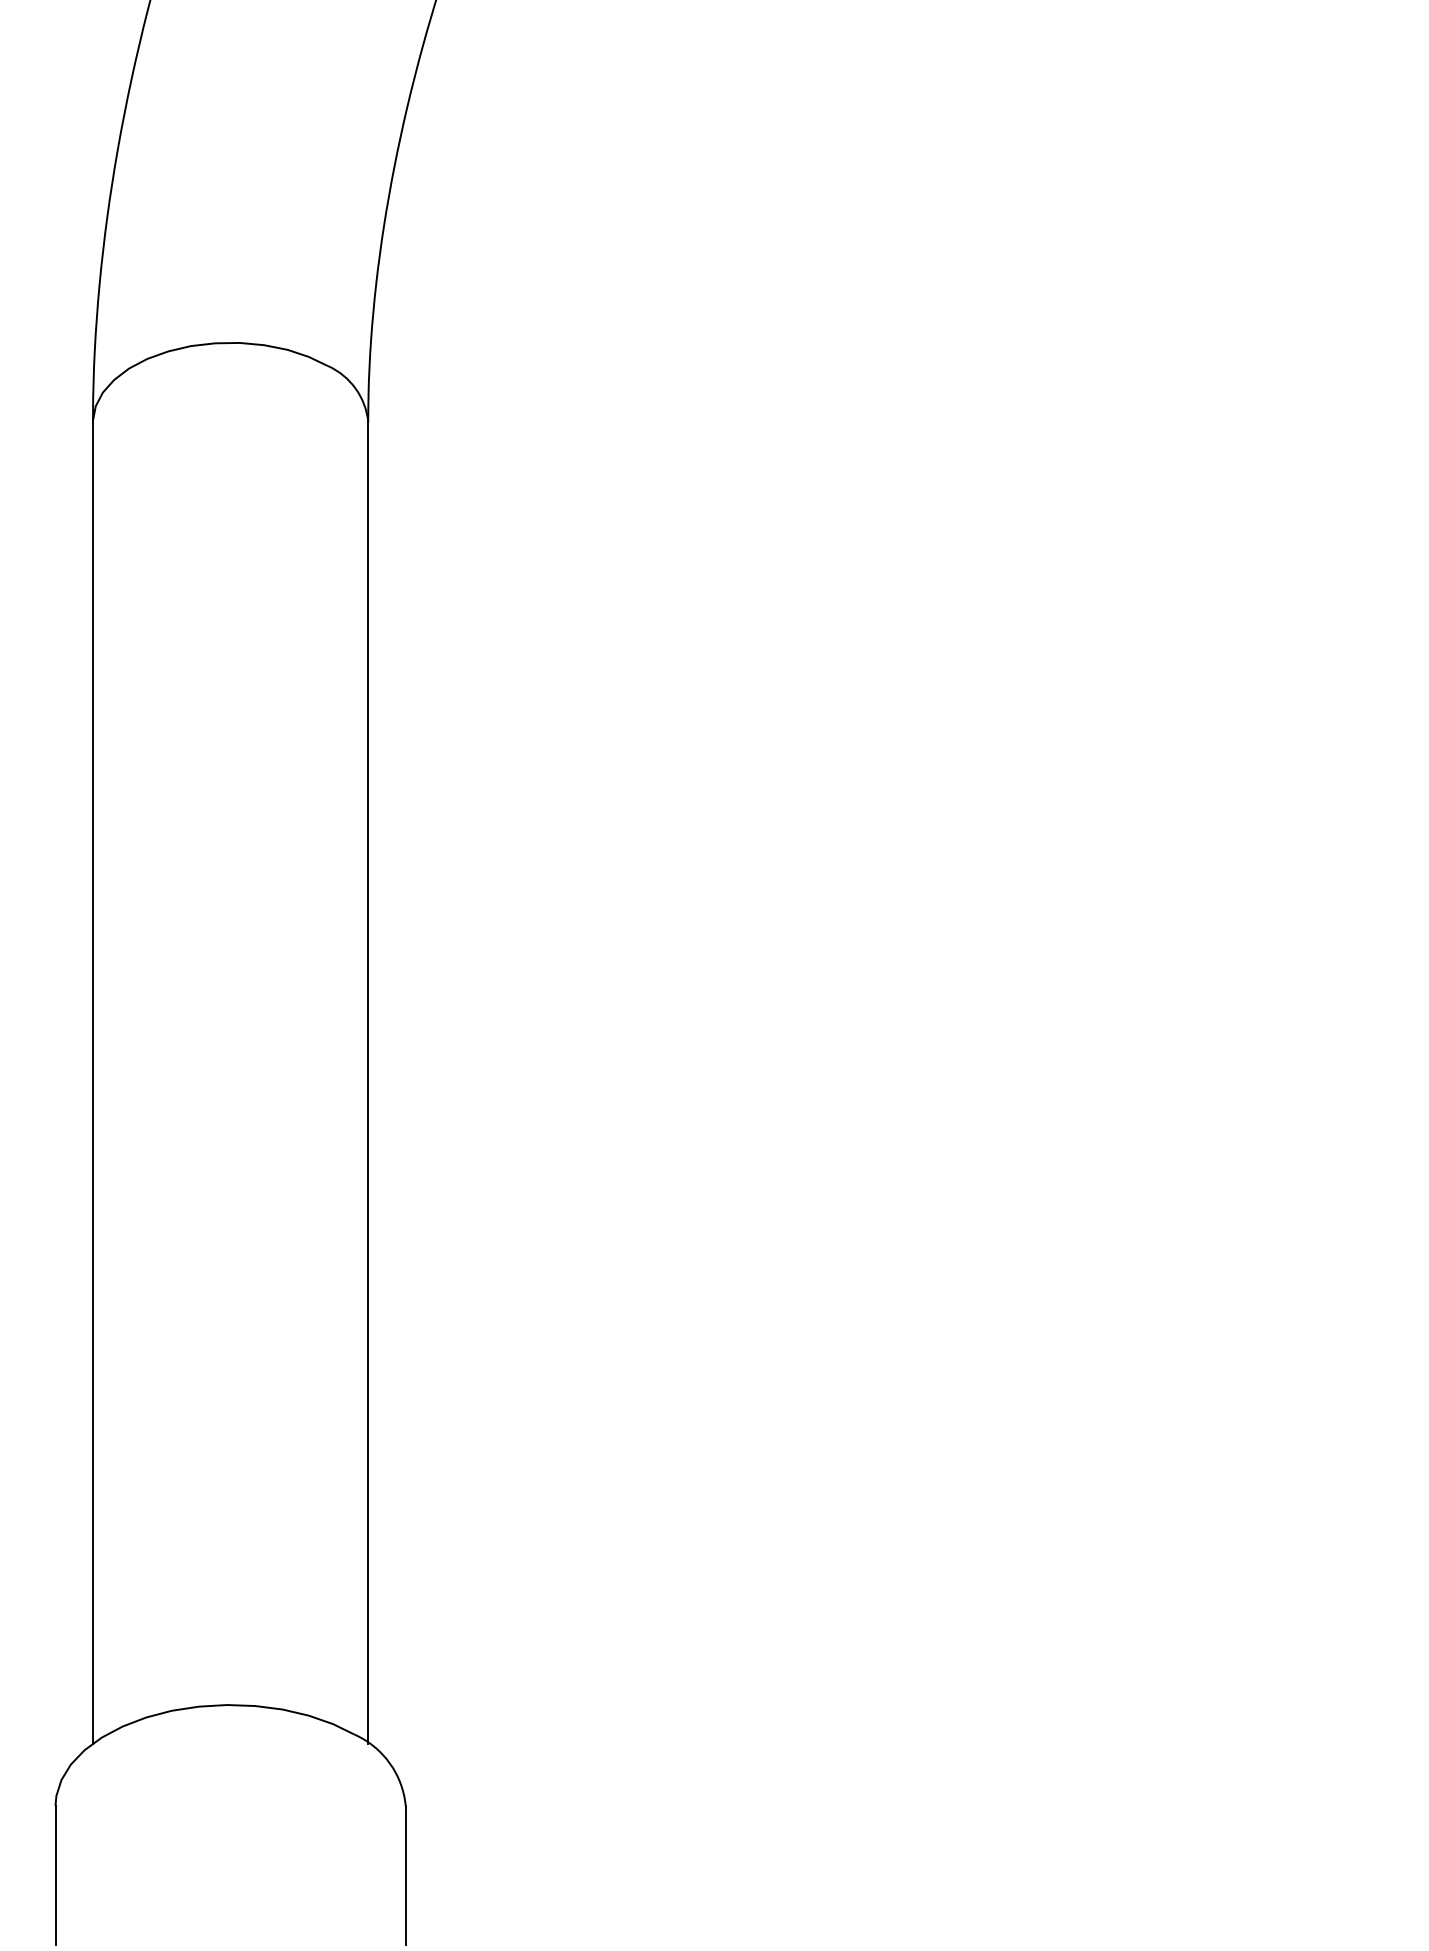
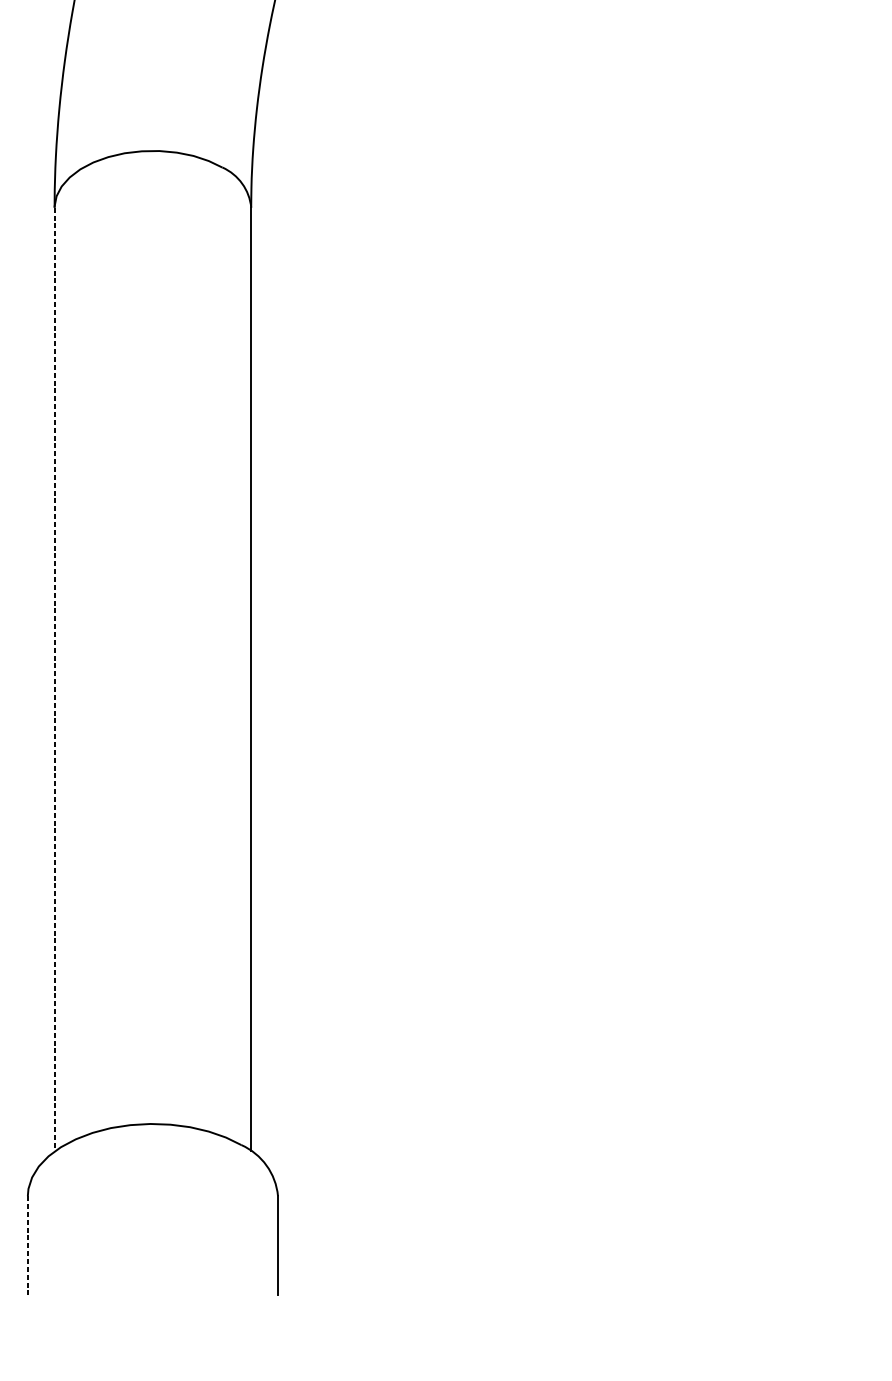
line: (93, 1082) -> (54, 679), solid -> dashed
line: (55, 1875) -> (27, 1245), solid -> dashed

